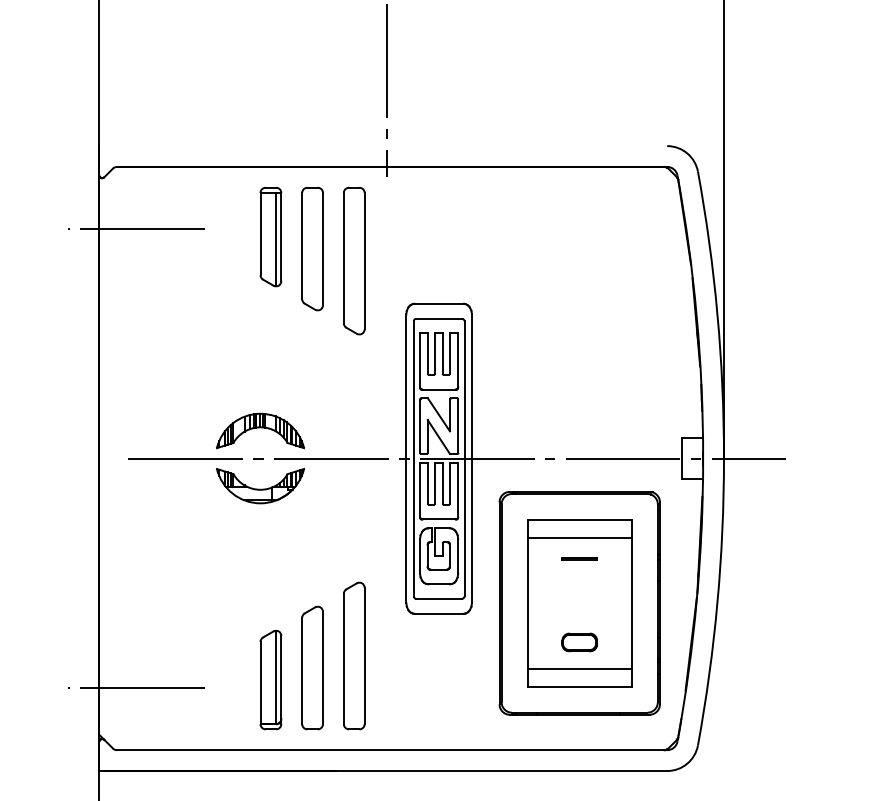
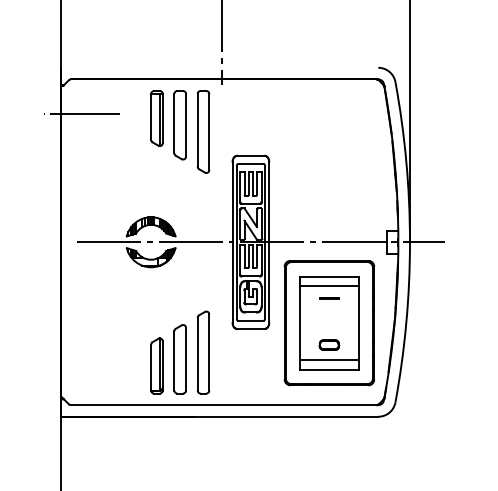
line: (132, 688) -> (79, 370), removed

